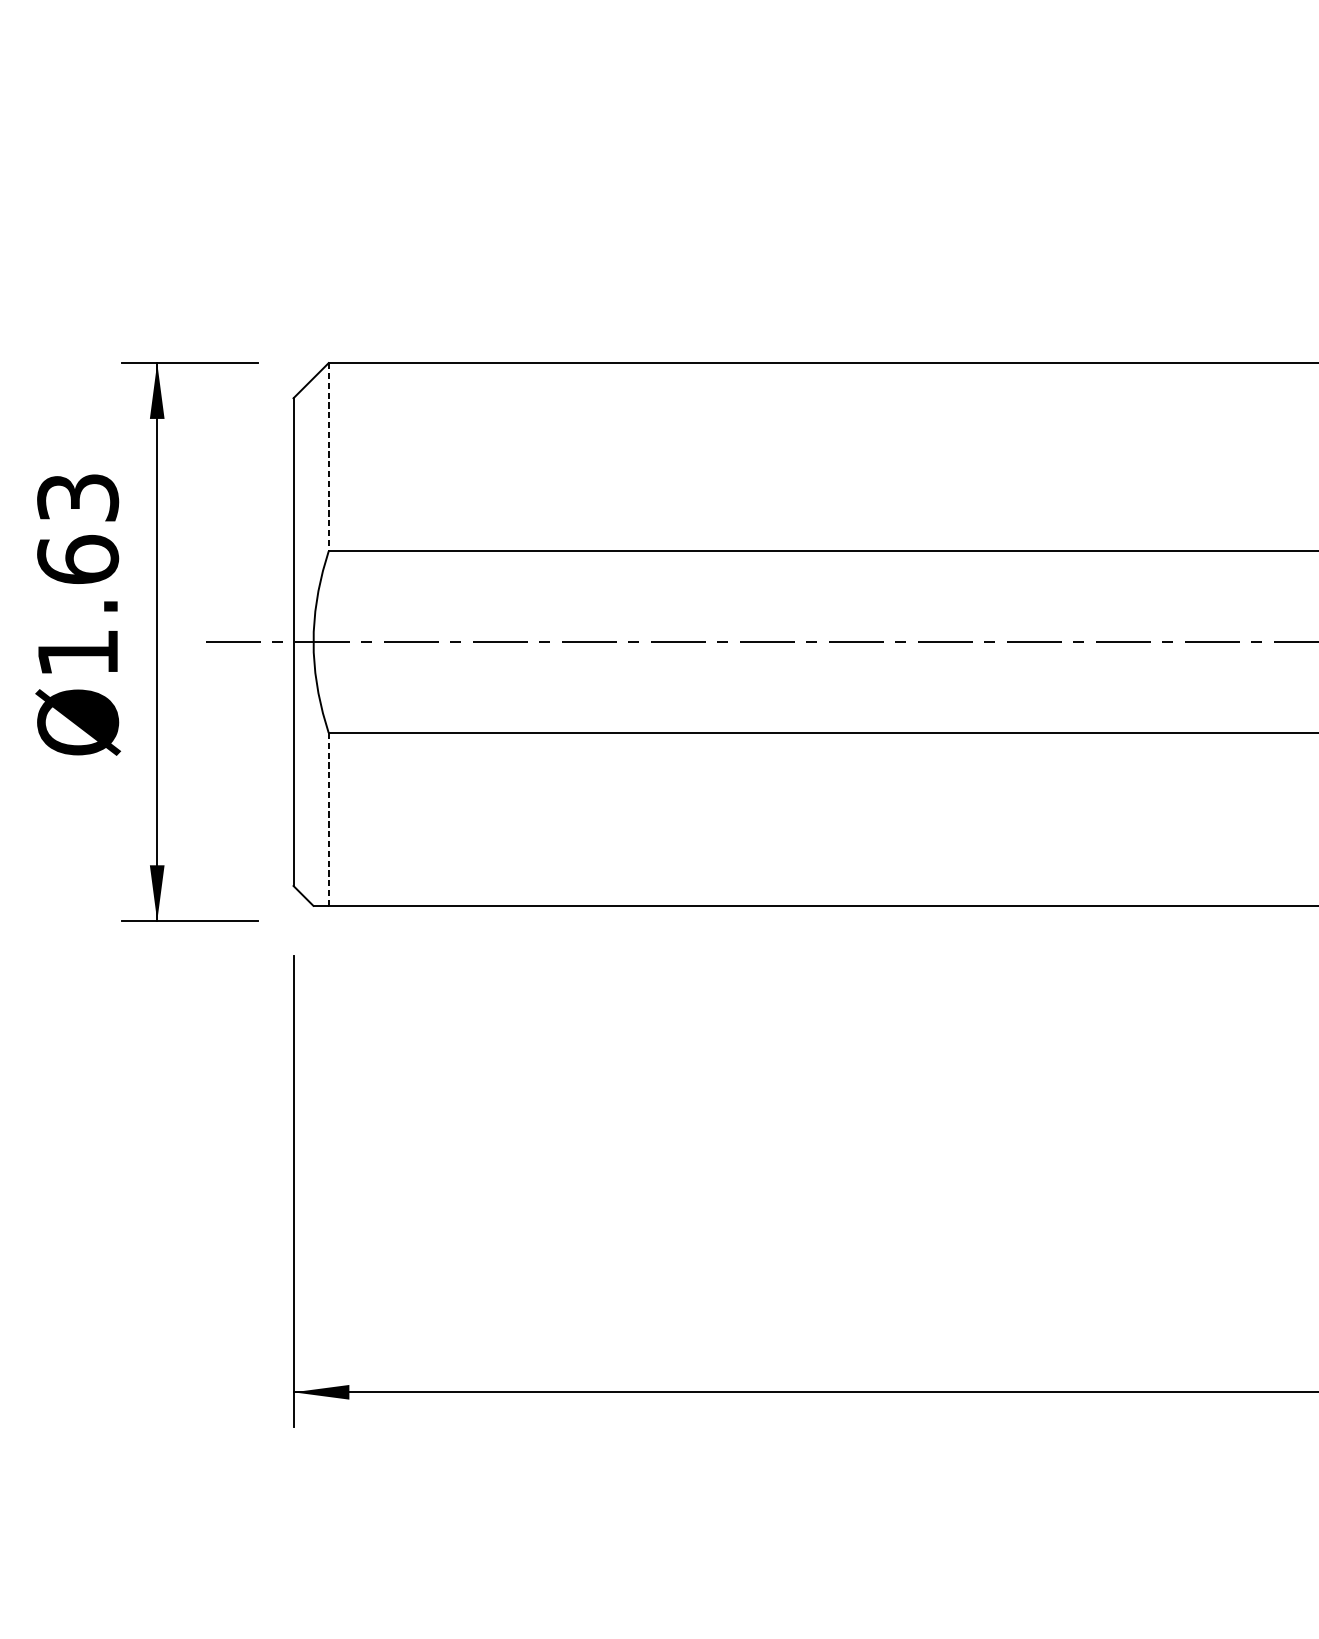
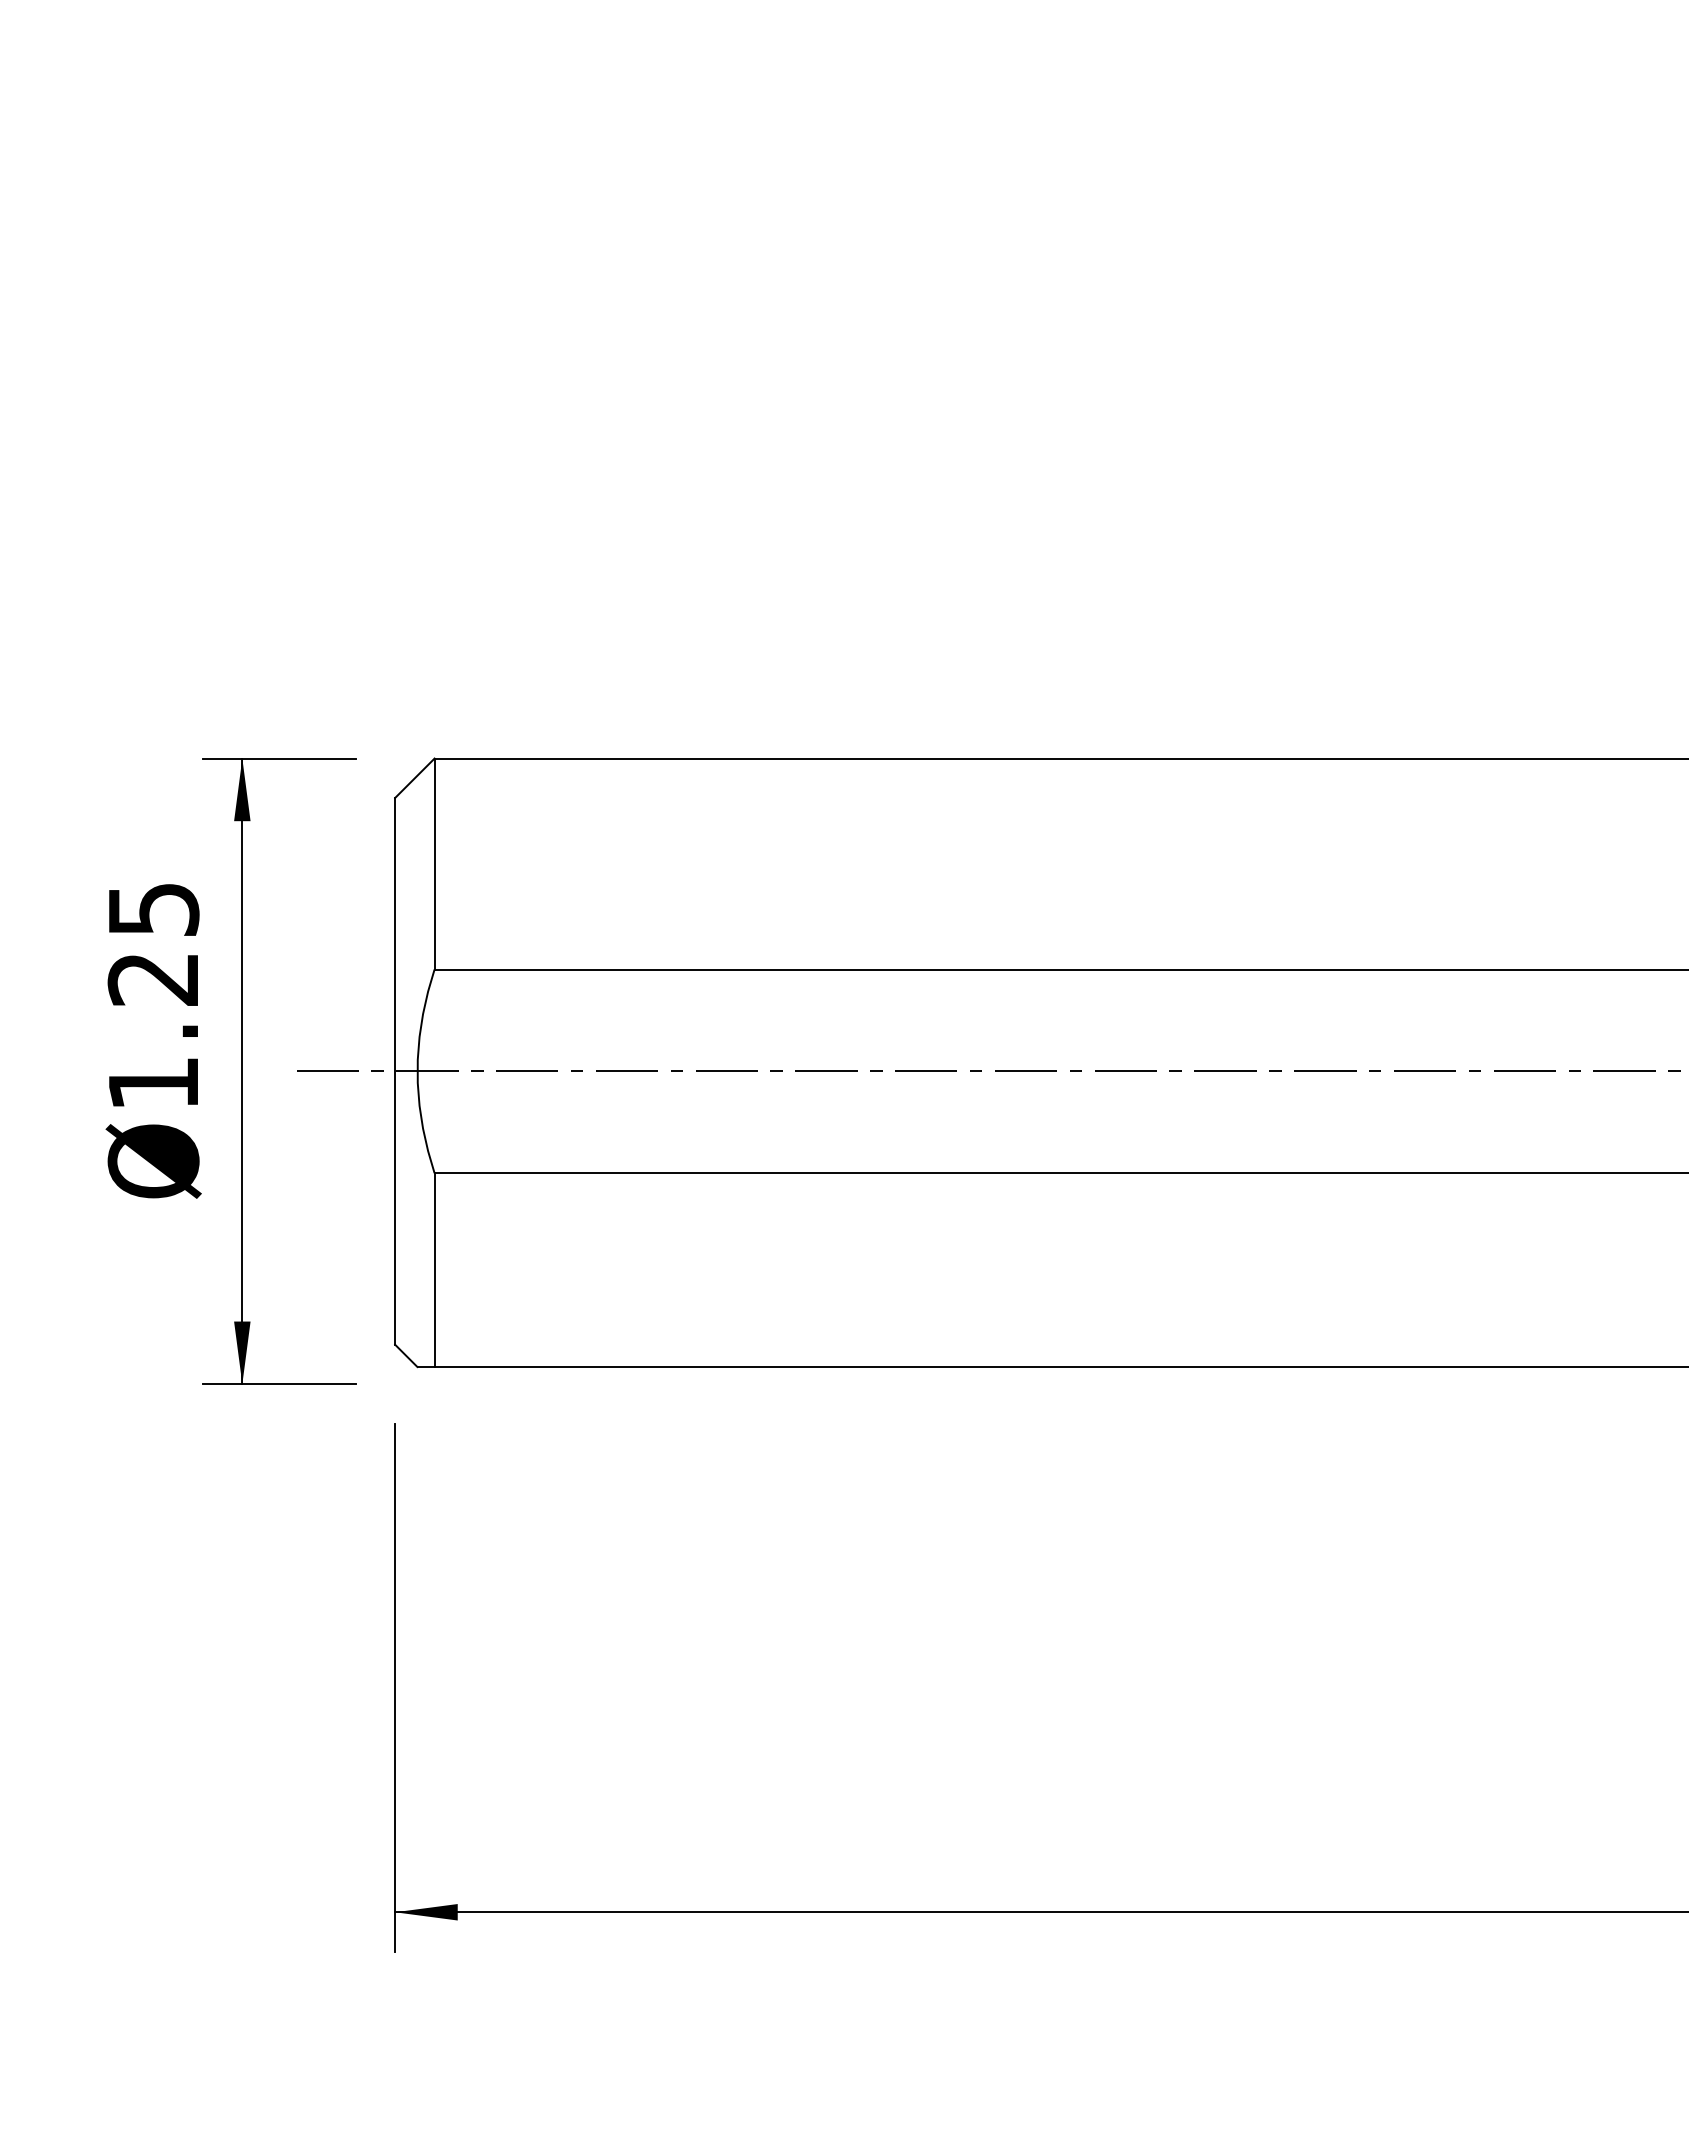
line: (328, 457) -> (434, 864), dashed -> solid
text: (77, 528) -> (153, 944), Ø1.63 -> Ø1.25
line: (328, 819) -> (434, 1270), dashed -> solid

